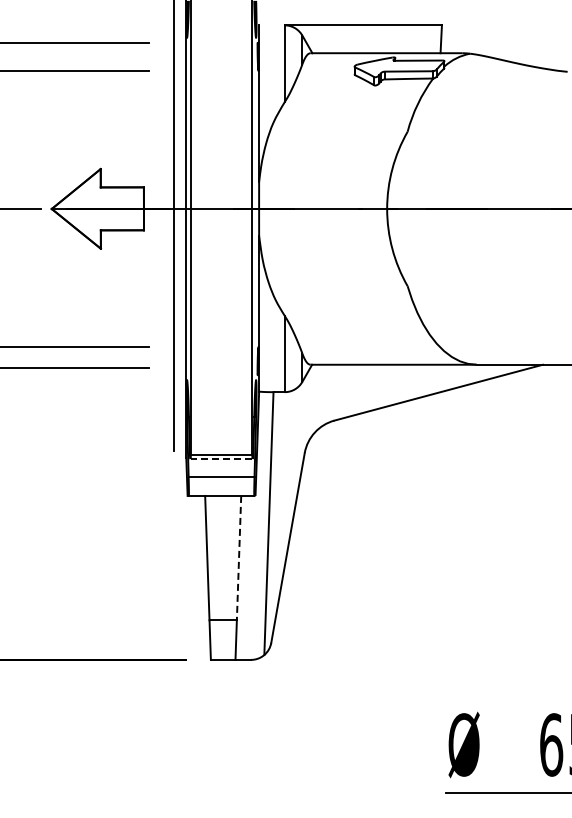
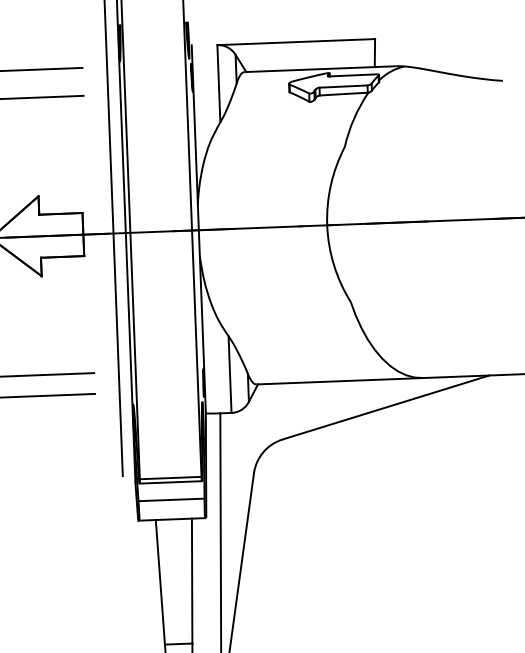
line: (221, 459) -> (170, 482), dashed -> solid
line: (239, 558) -> (192, 581), dashed -> solid

